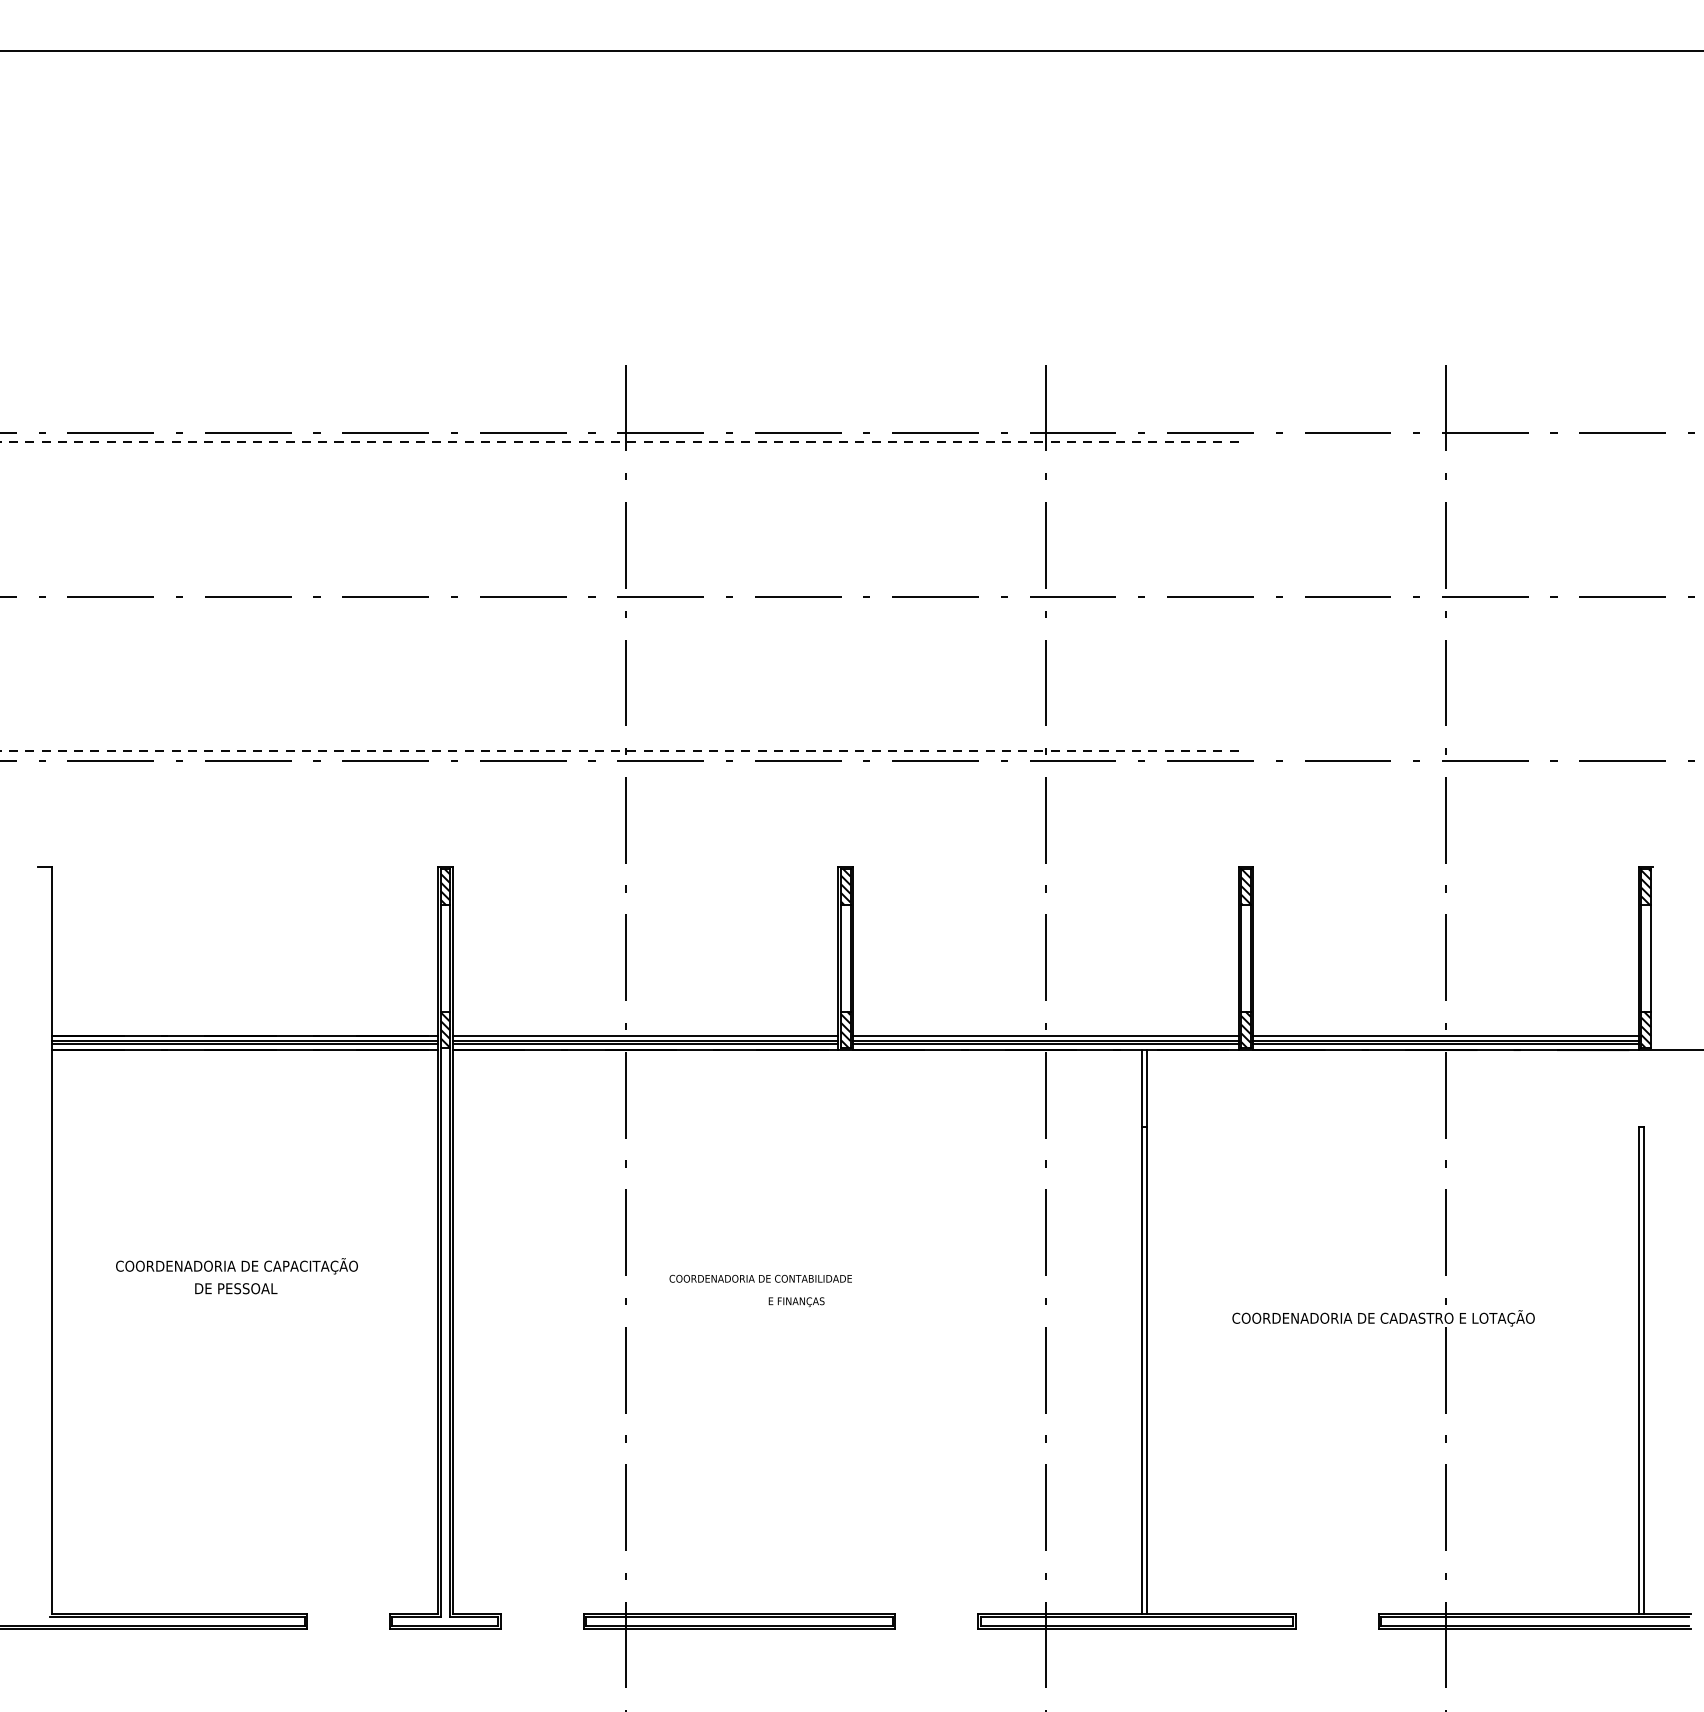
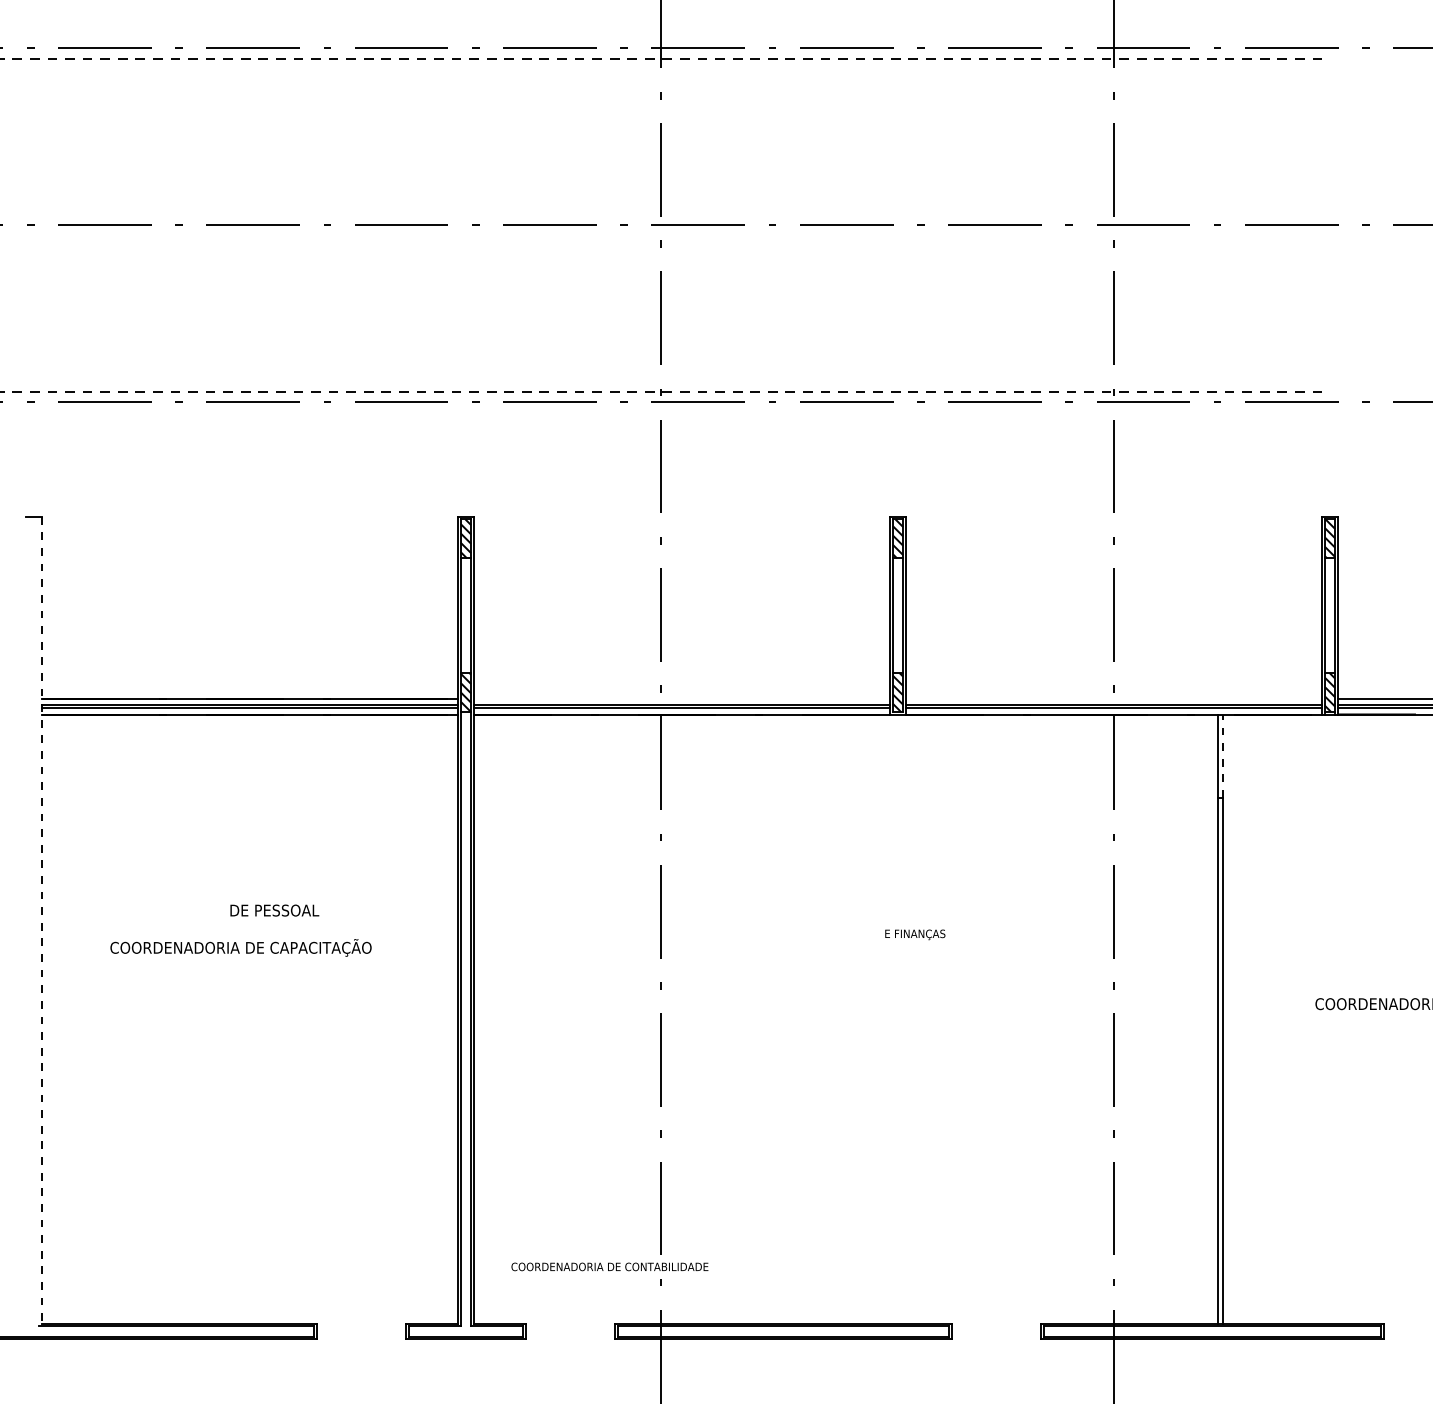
line: (645, 1035) -> (681, 698), removed
line: (1045, 1035) -> (1113, 698), removed
line: (1147, 1088) -> (1223, 756), solid -> dashed
line: (52, 1240) -> (41, 920), solid -> dashed
text: (760, 1278) -> (609, 1266), moved
text: (236, 1288) -> (275, 910), moved
text: (796, 1302) -> (915, 935), moved

